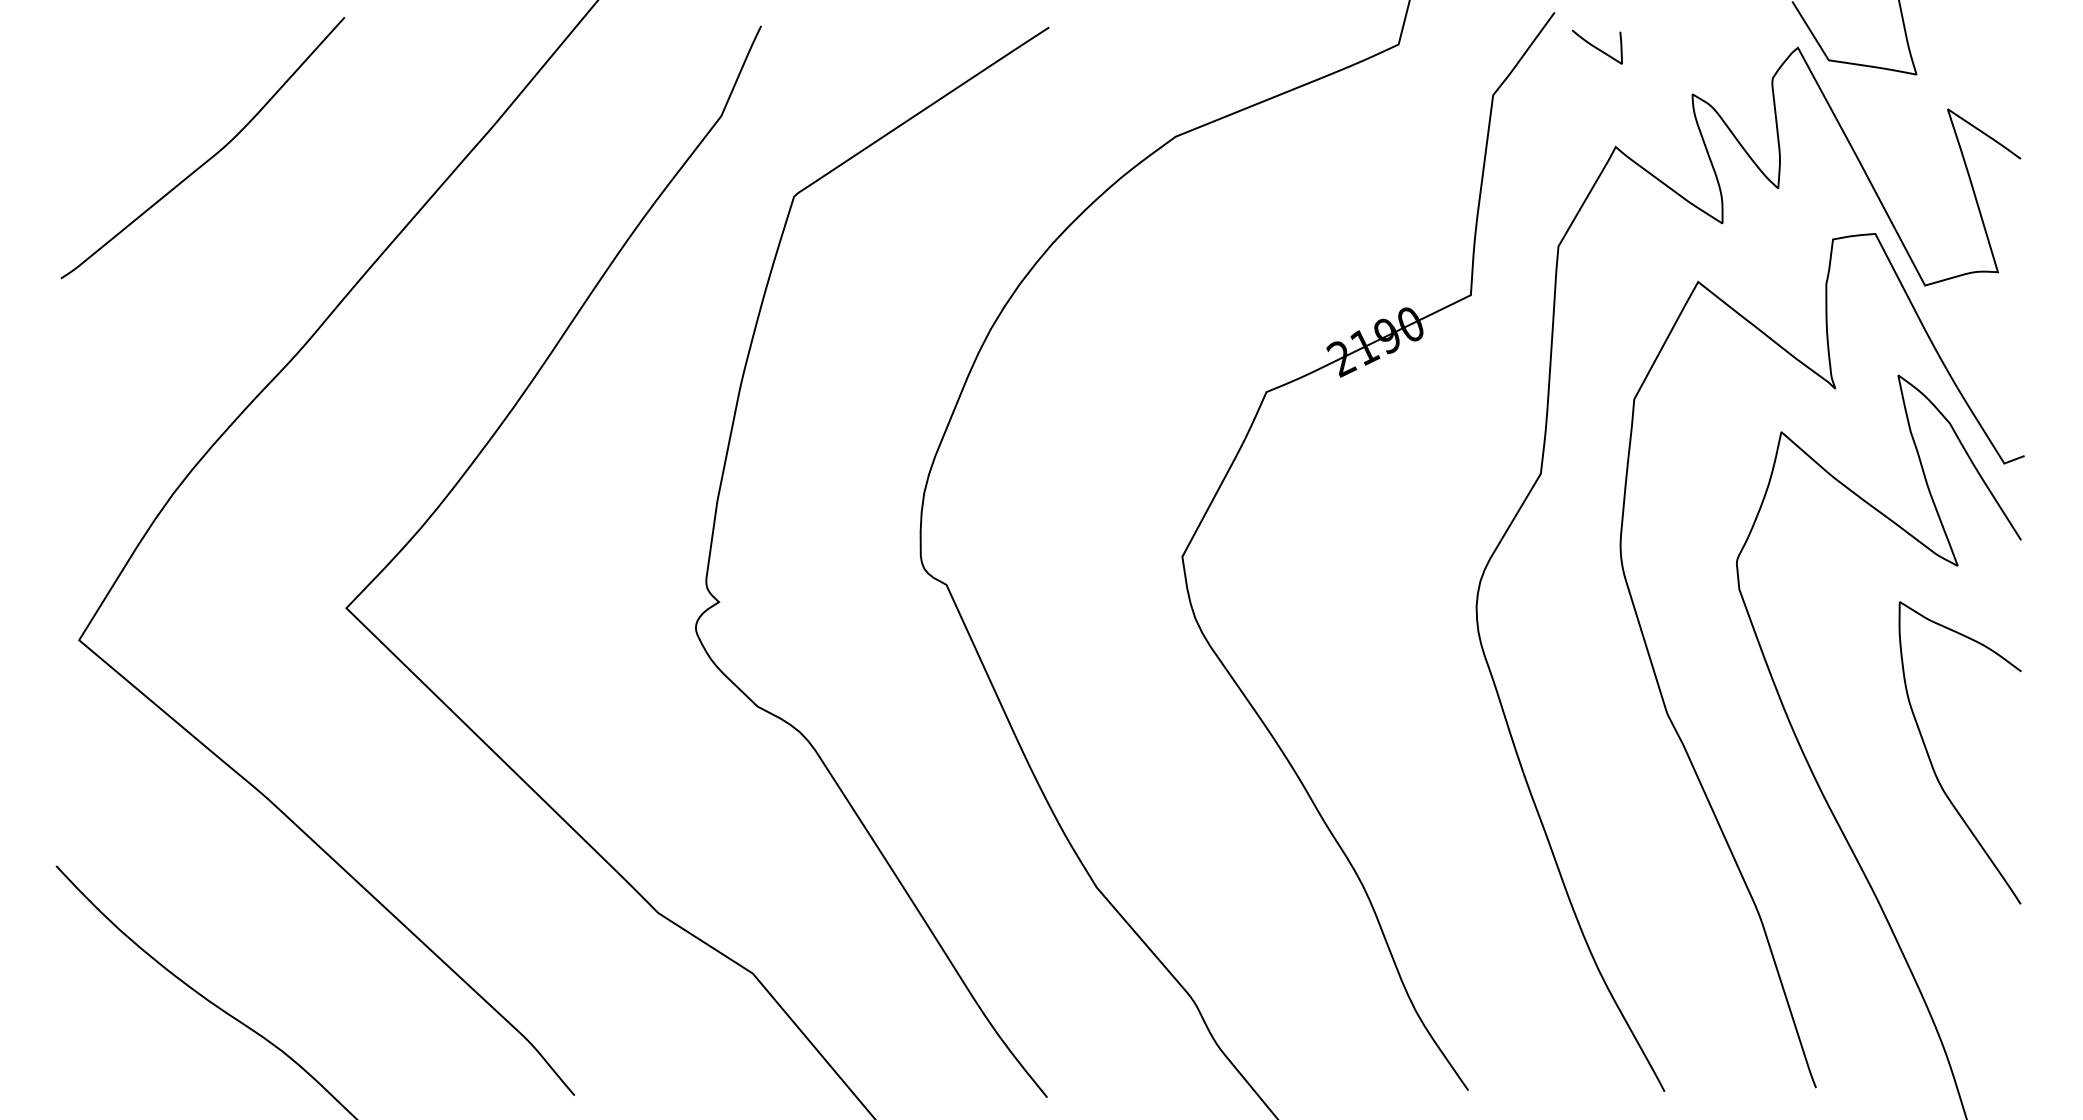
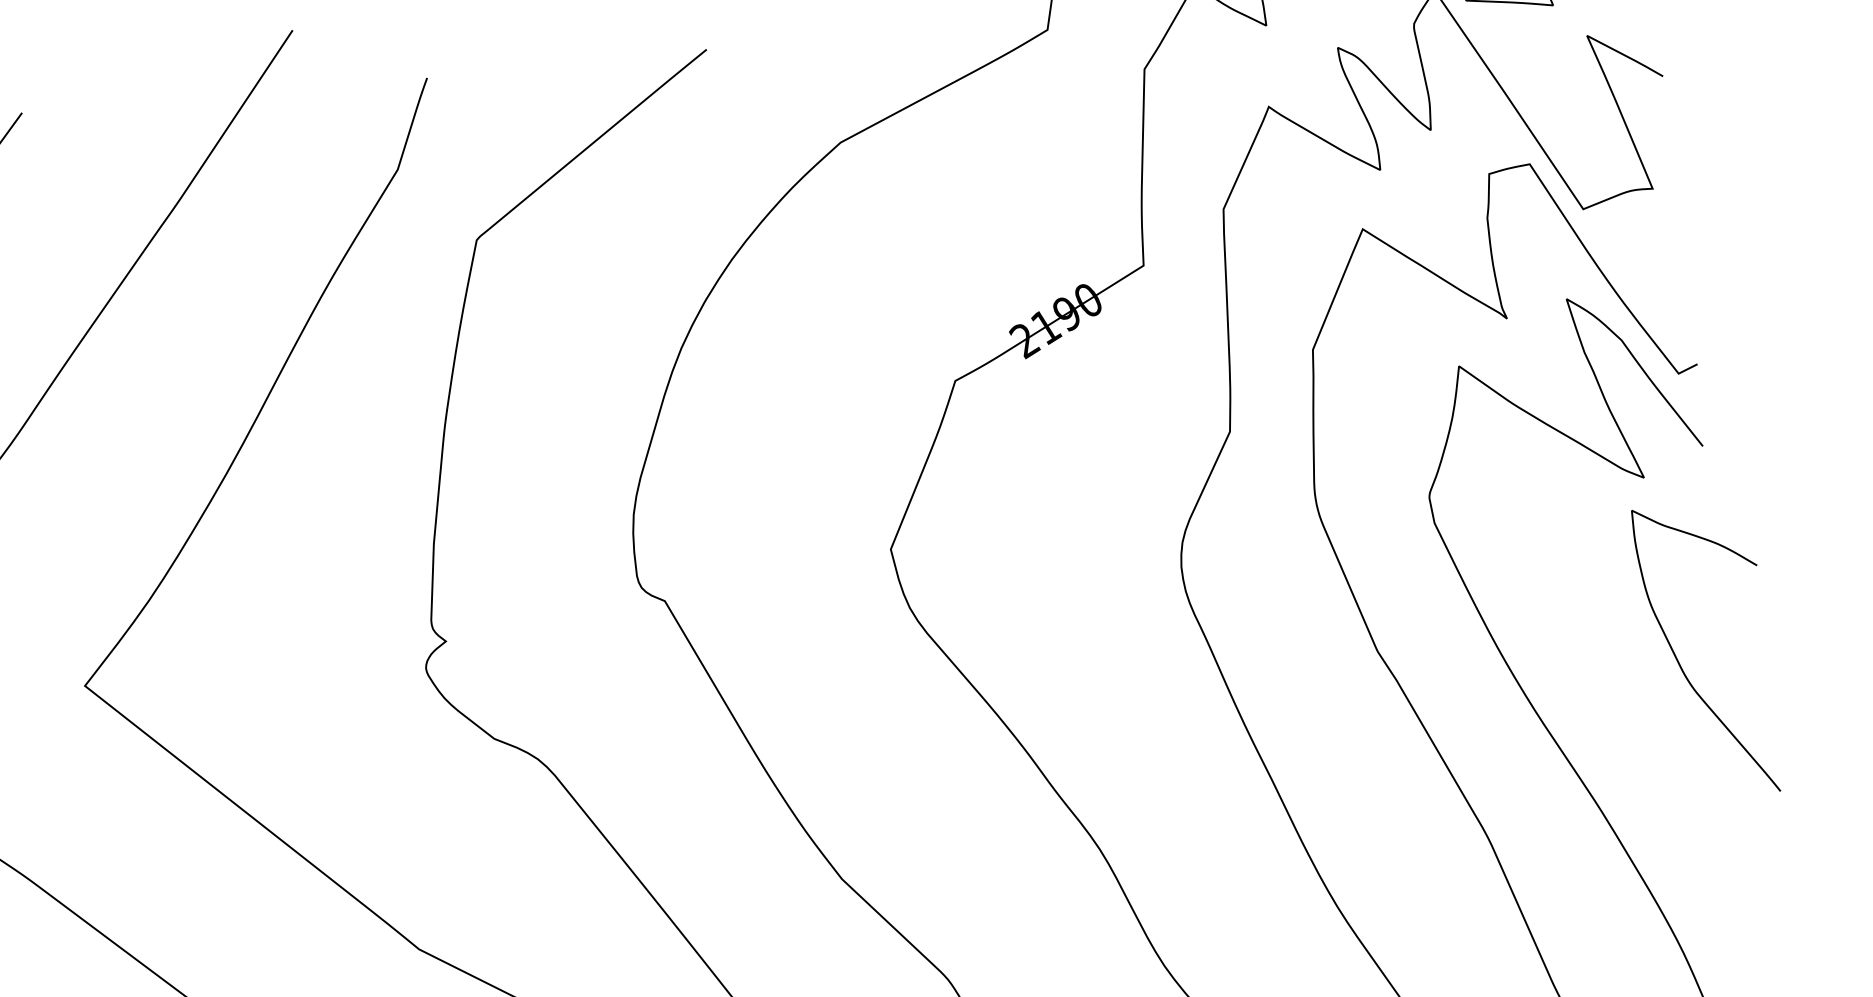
curve: (1931, 760) -> (1679, 661), moved

